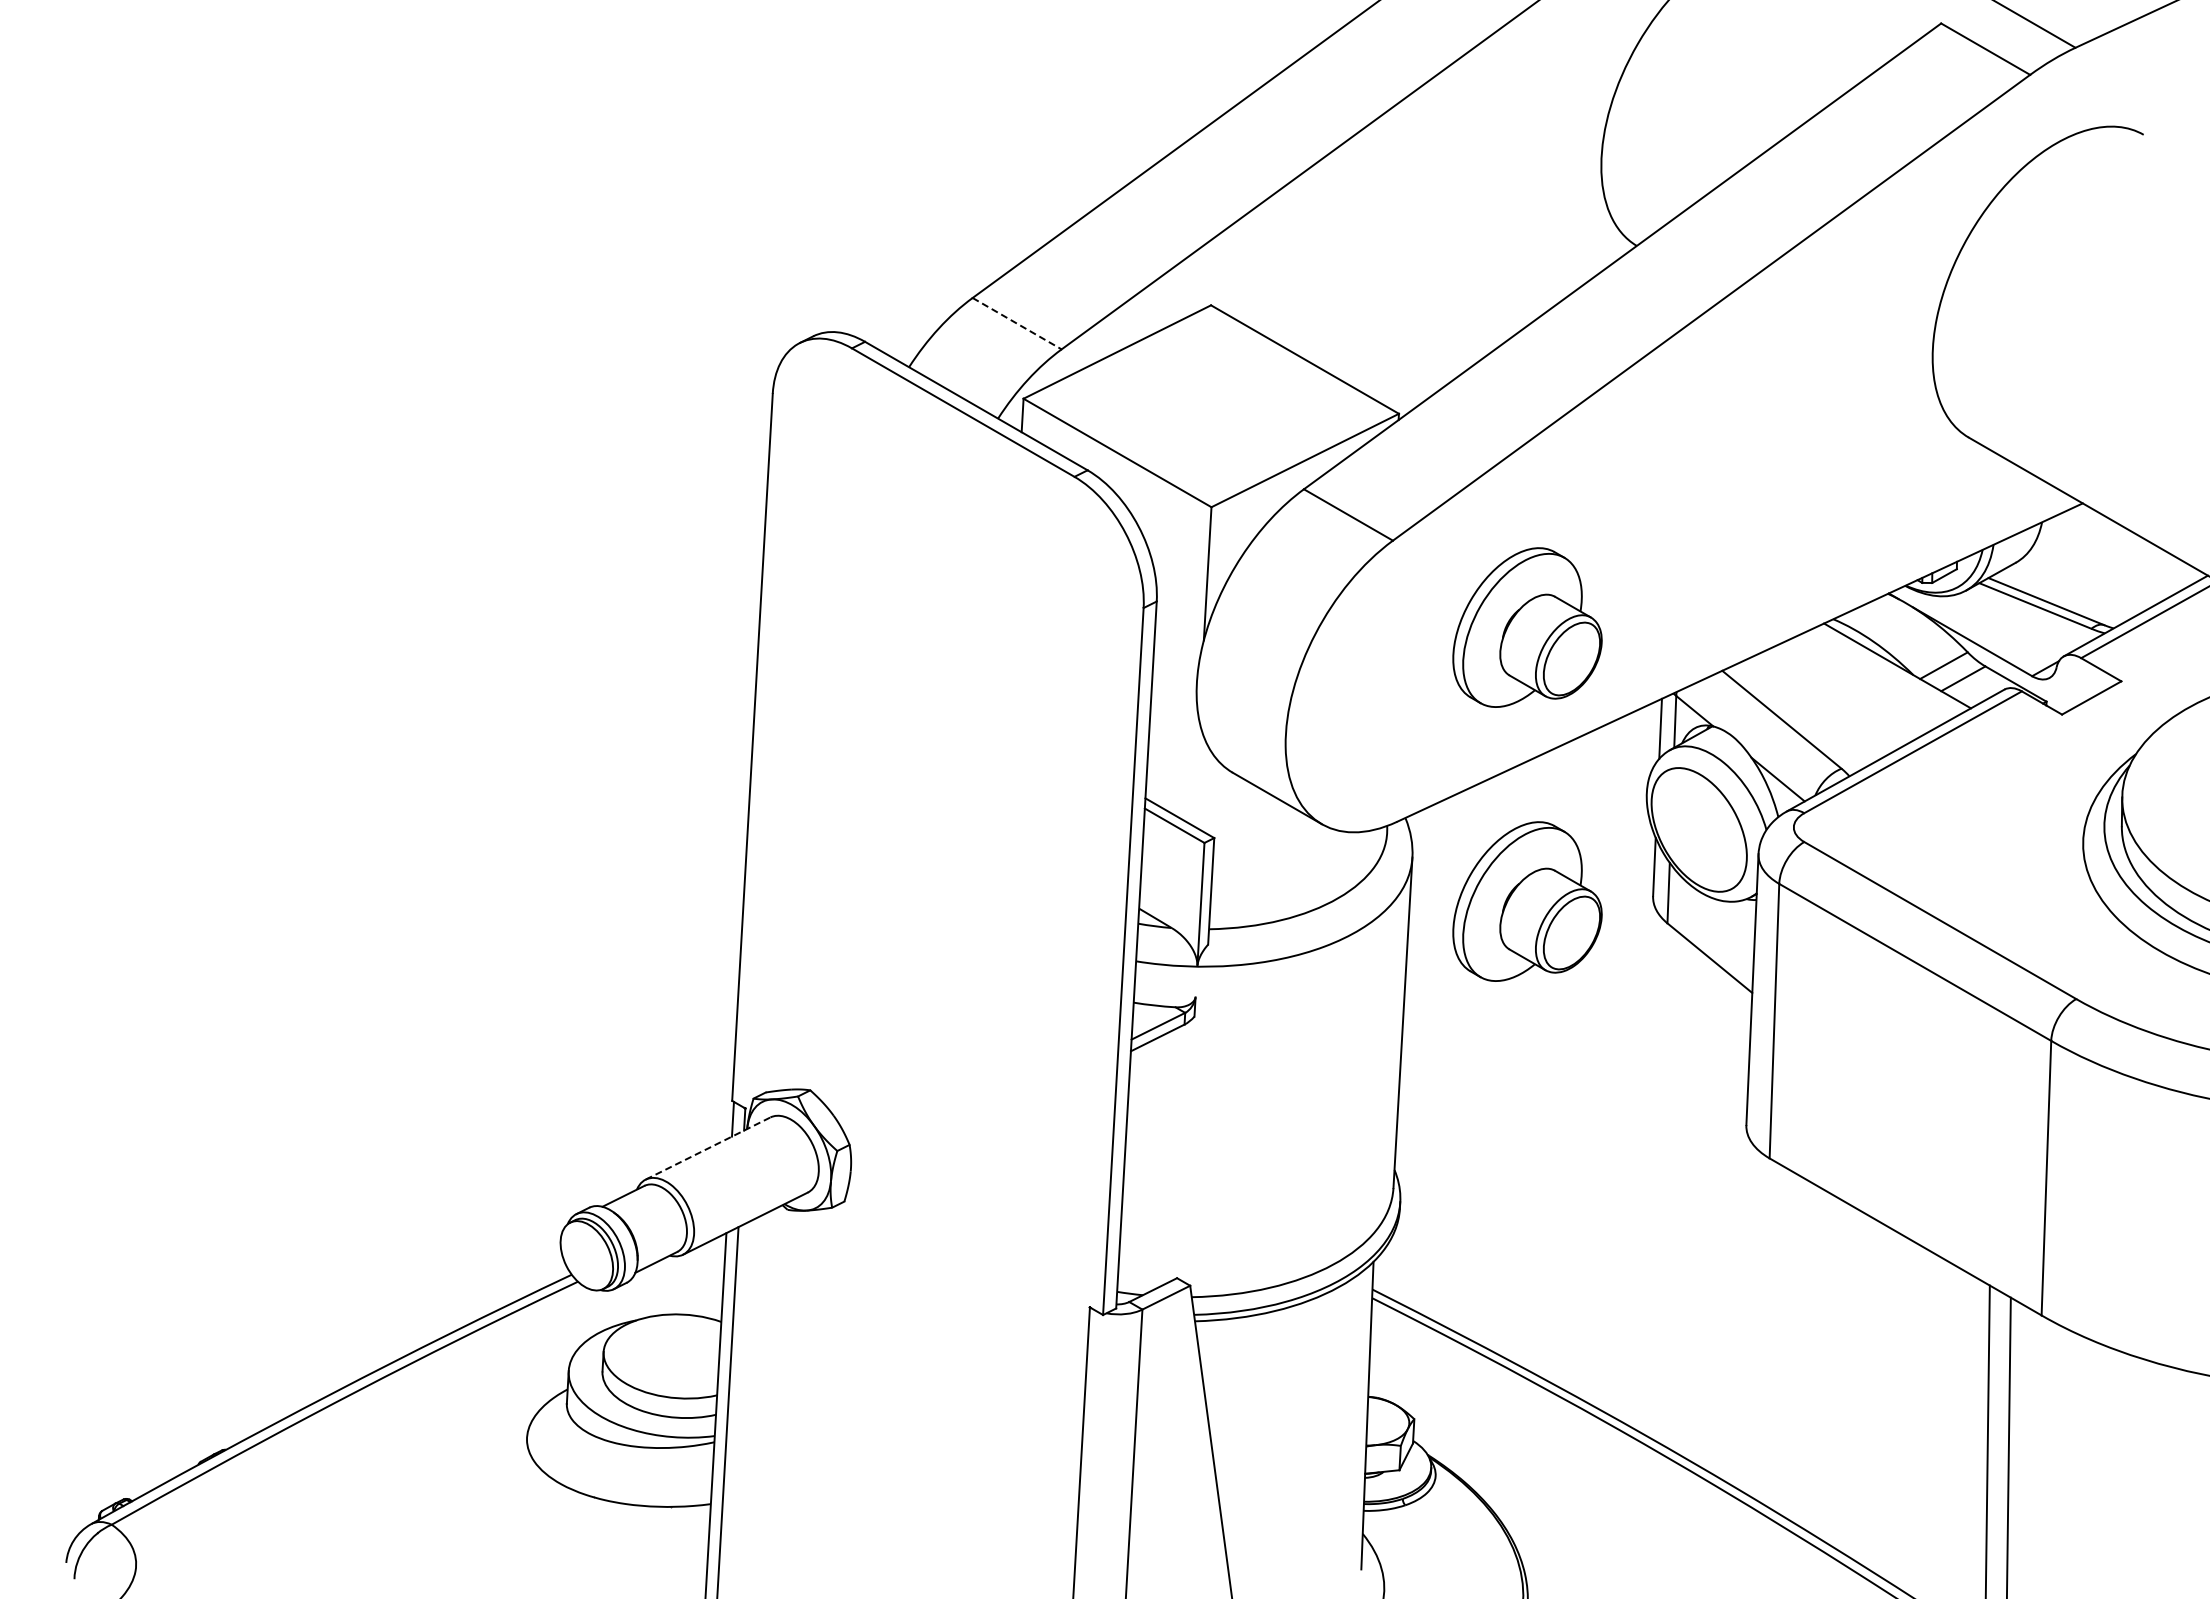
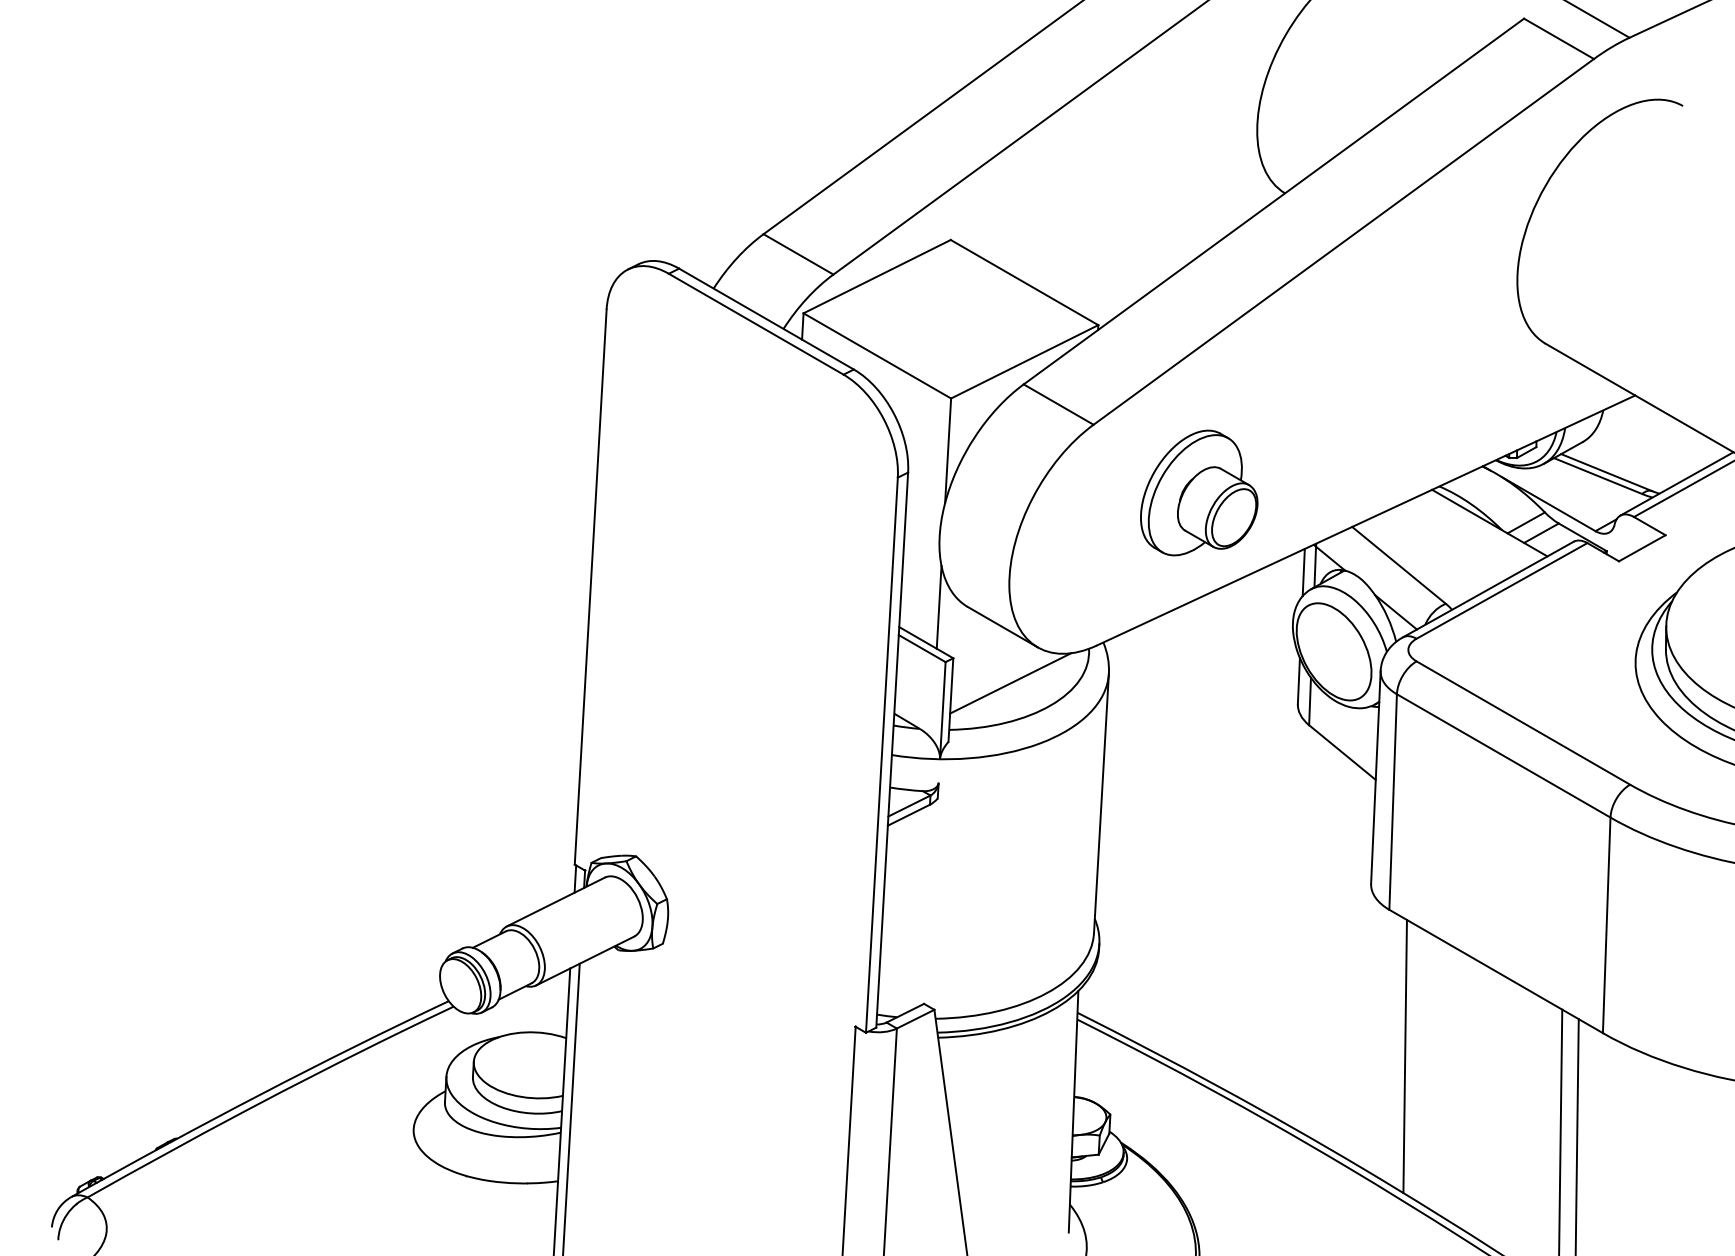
line: (1017, 323) -> (798, 254), dashed -> solid
line: (1196, 772) -> (939, 606), added
line: (1287, 869) -> (1010, 682), added
part: (1527, 901) -> (1199, 708), removed
line: (708, 1148) -> (556, 902), dashed -> solid
line: (1789, 1345) -> (1404, 1056), added

